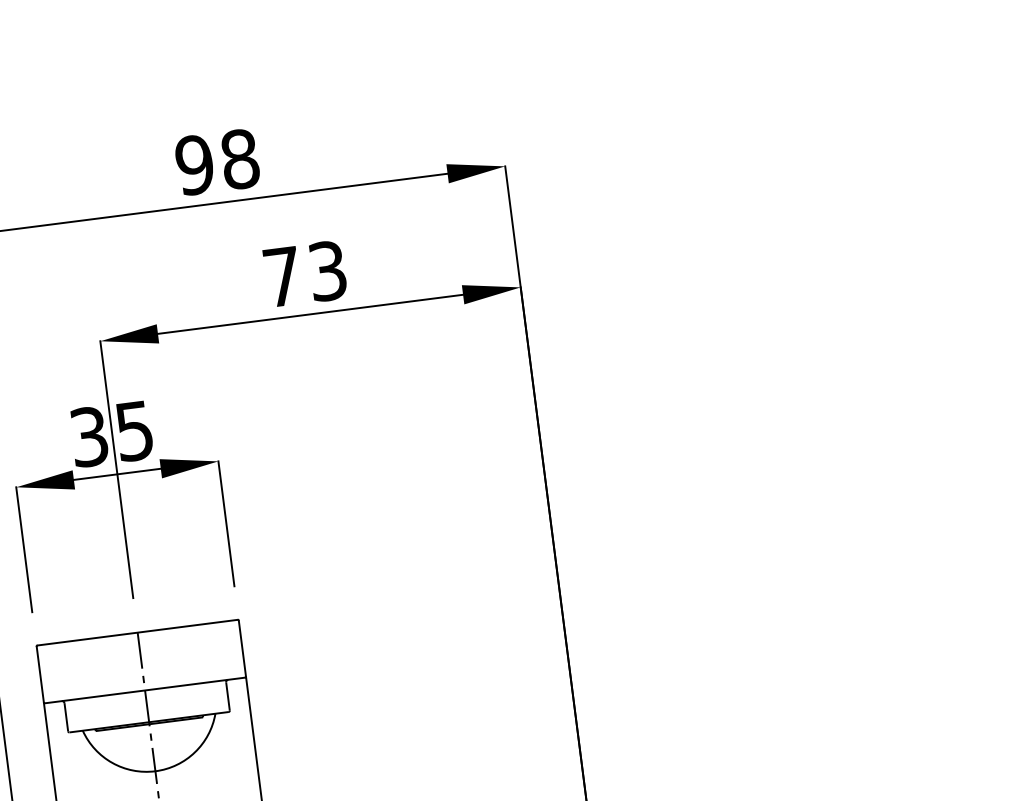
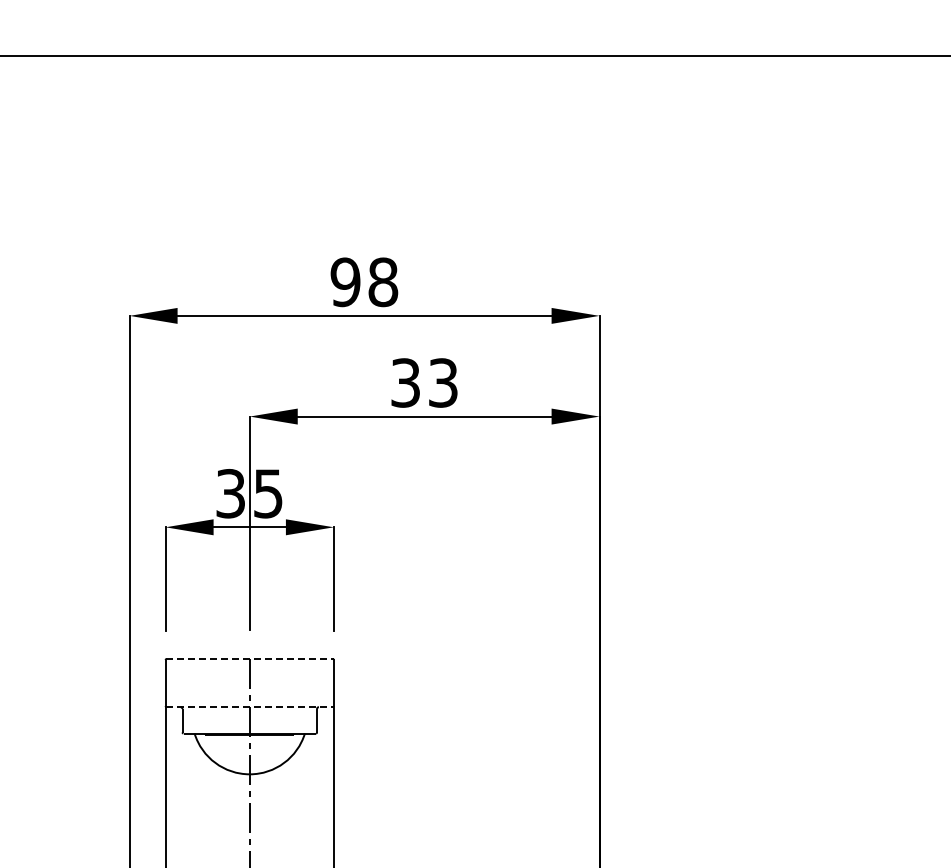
text: (282, 276) -> (405, 382), 73 -> 33
line: (138, 633) -> (250, 659), solid -> dashed
line: (145, 690) -> (250, 707), solid -> dashed

